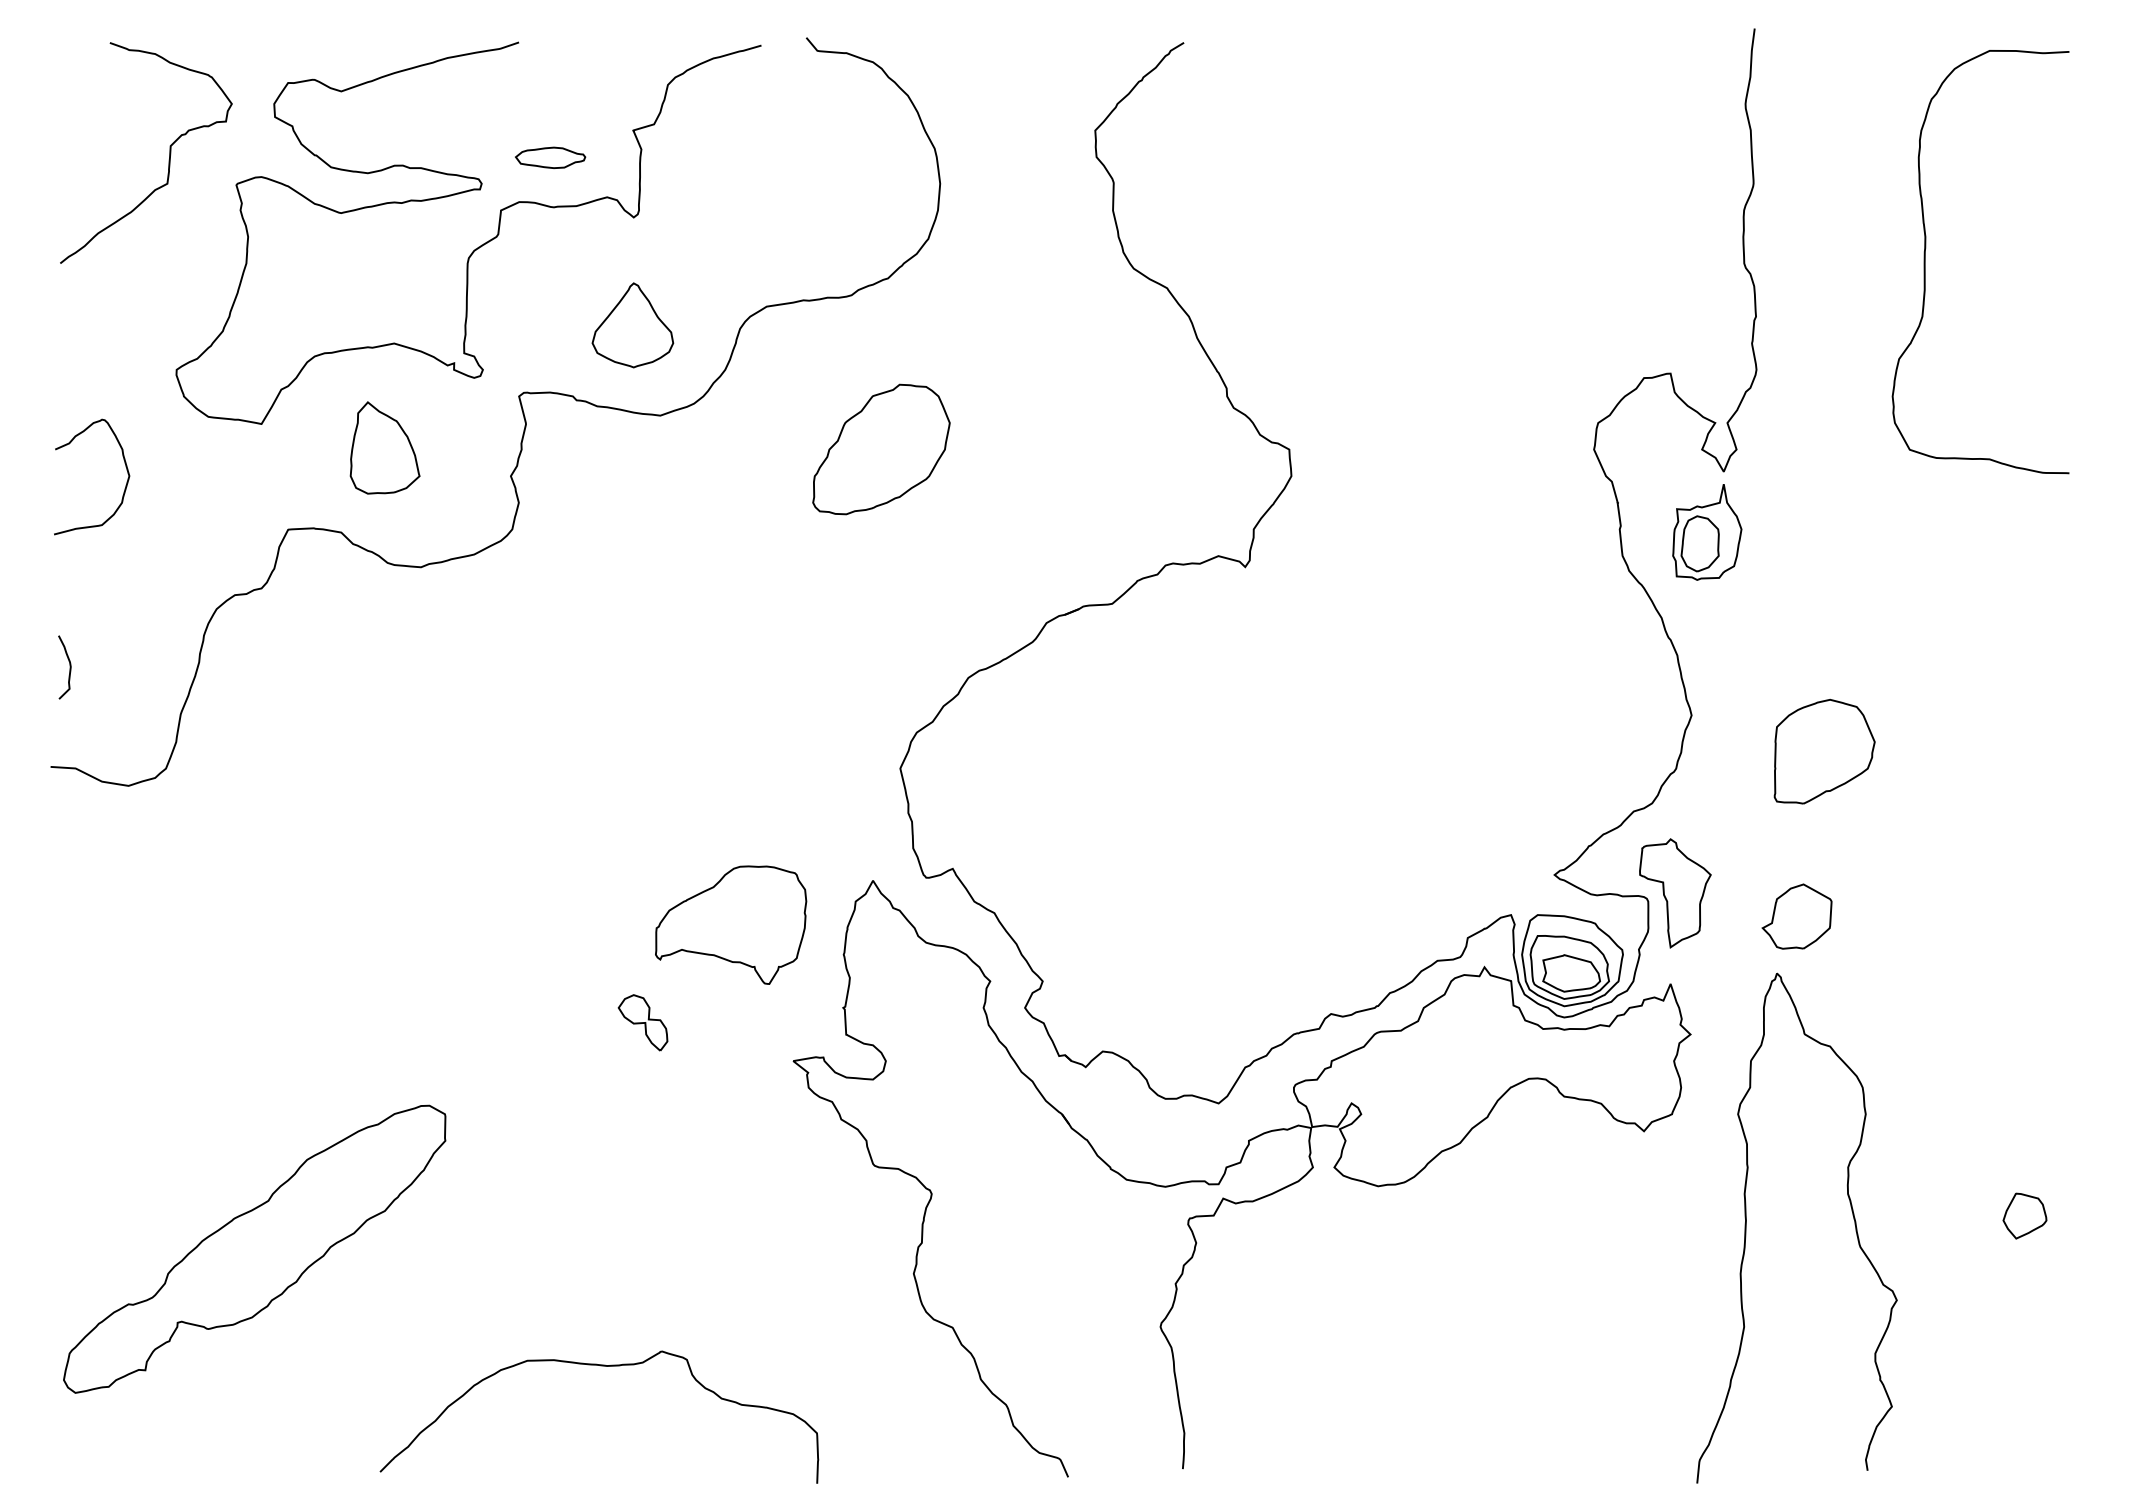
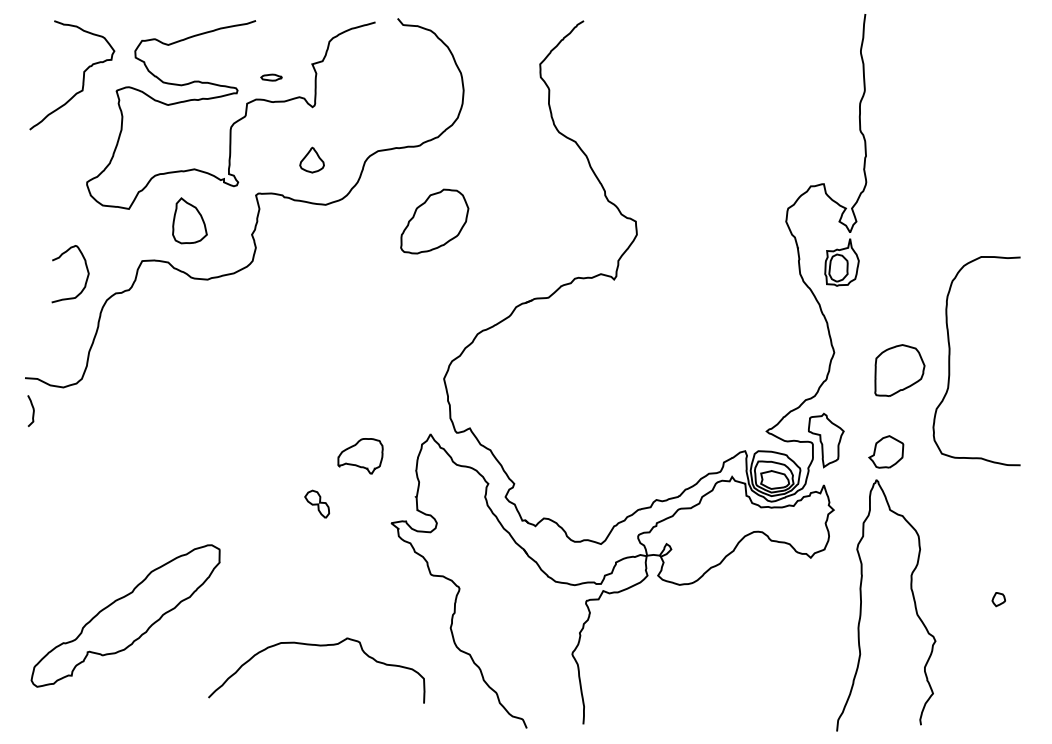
part: (550, 157) -> (271, 77), size x0.6
curve: (1927, 262) -> (950, 361), moved
part: (631, 323) -> (311, 159), size x0.6
curve: (122, 489) -> (85, 280), moved
curve: (67, 664) -> (32, 409), moved
part: (730, 925) -> (360, 456), size x0.6
part: (2024, 1215) -> (998, 599), size x0.6
curve: (601, 1367) -> (317, 646), moved

